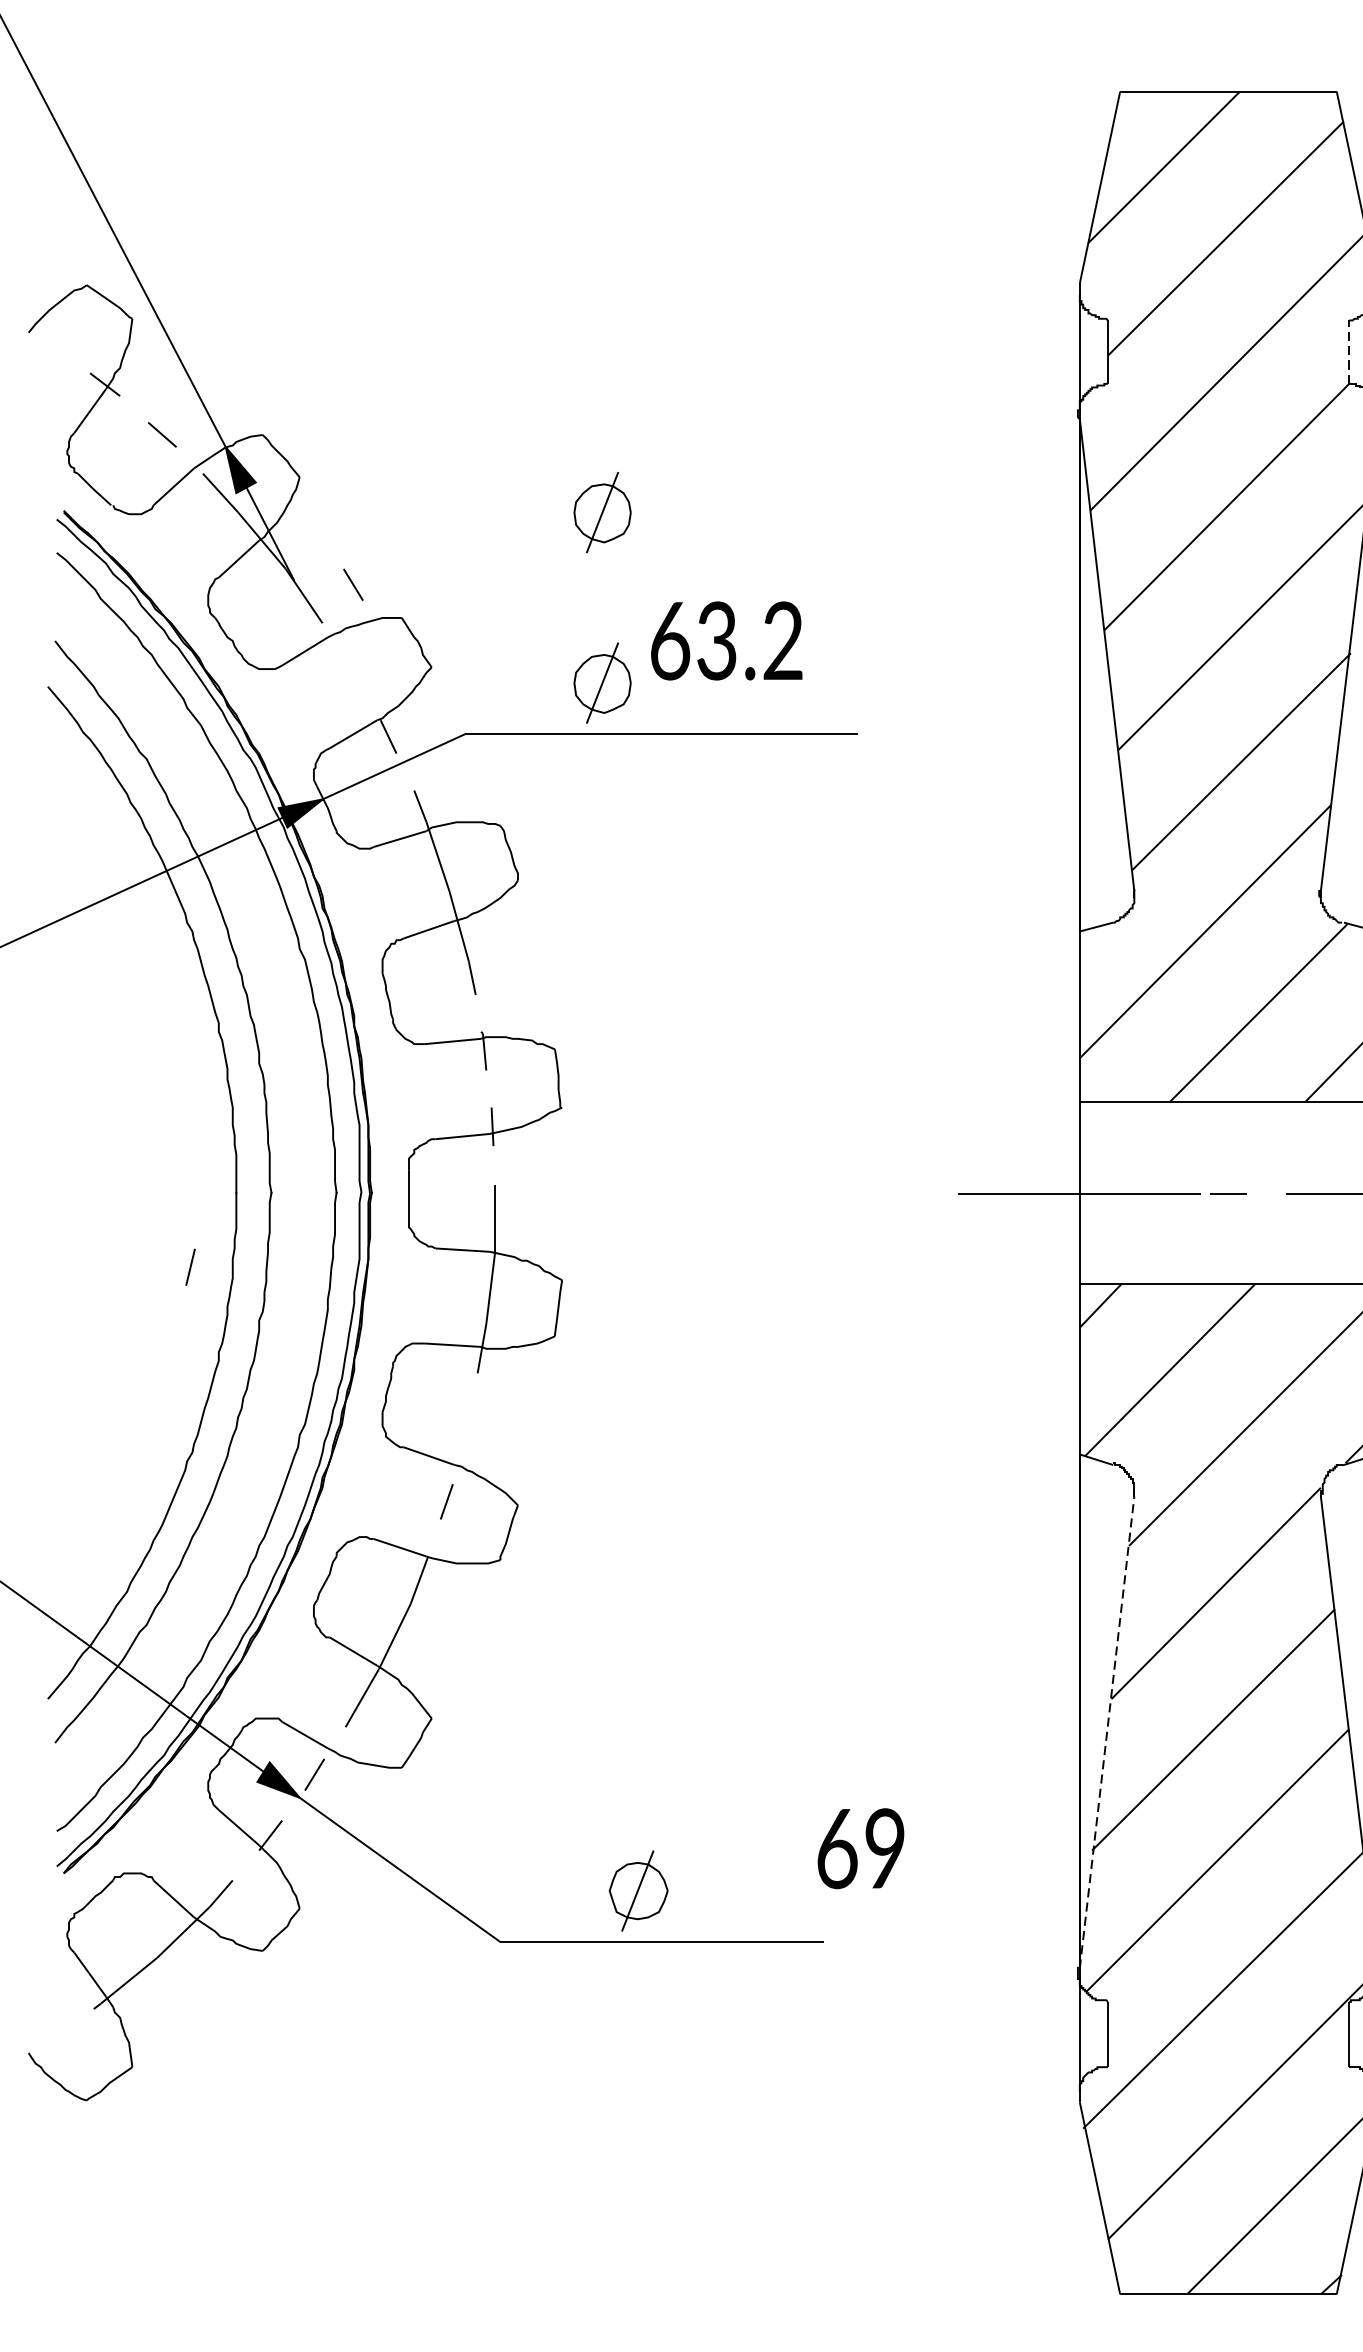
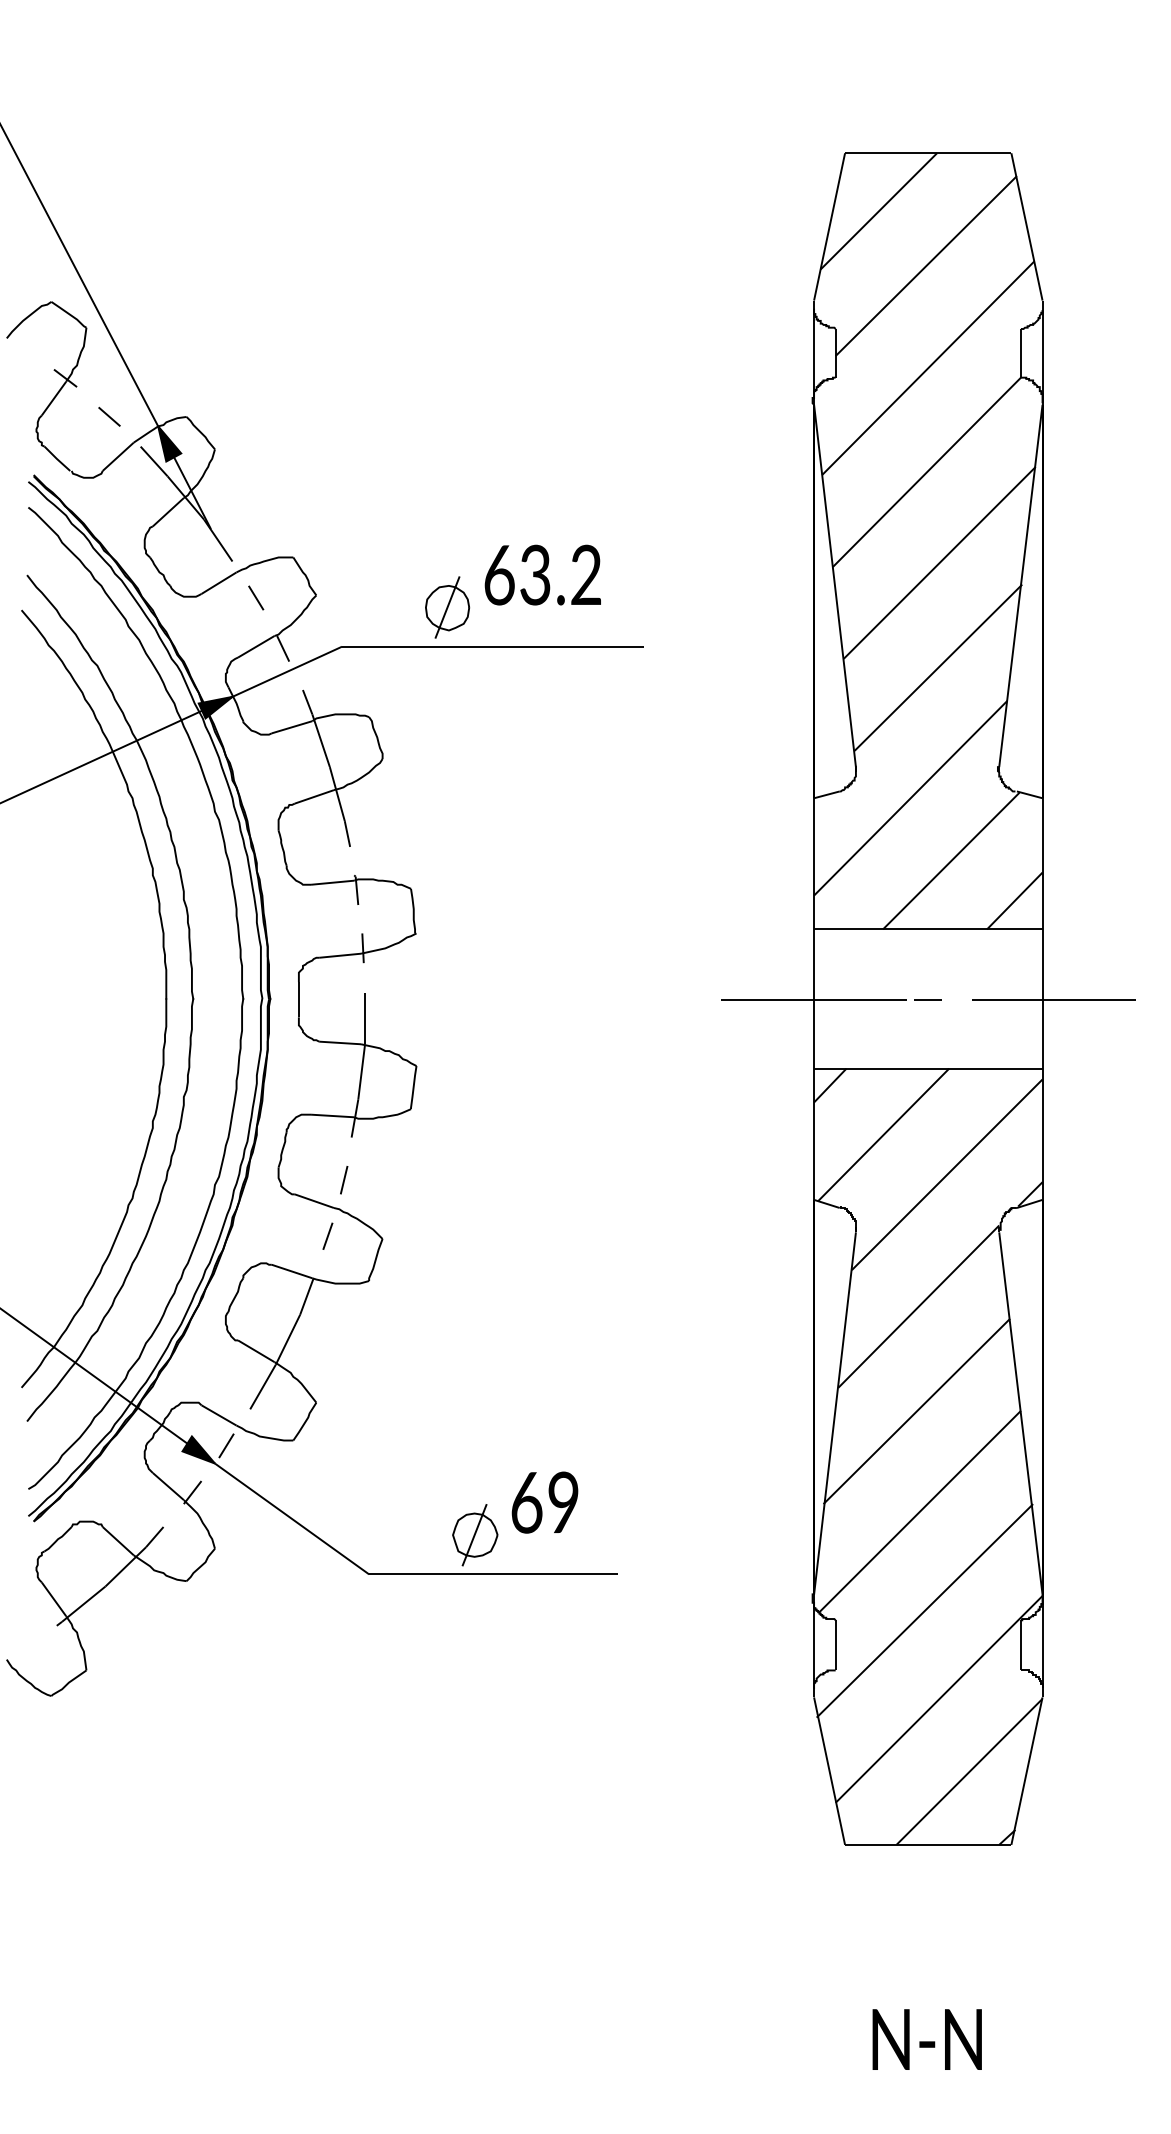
line: (1348, 351) -> (1020, 352), dashed -> solid
part: (602, 512) -> (447, 476), removed
line: (353, 584) -> (256, 597), moved
line: (191, 1267) -> (344, 1180), moved
line: (1107, 1732) -> (835, 1413), dashed -> solid
text: (860, 1848) -> (544, 1502), moved

